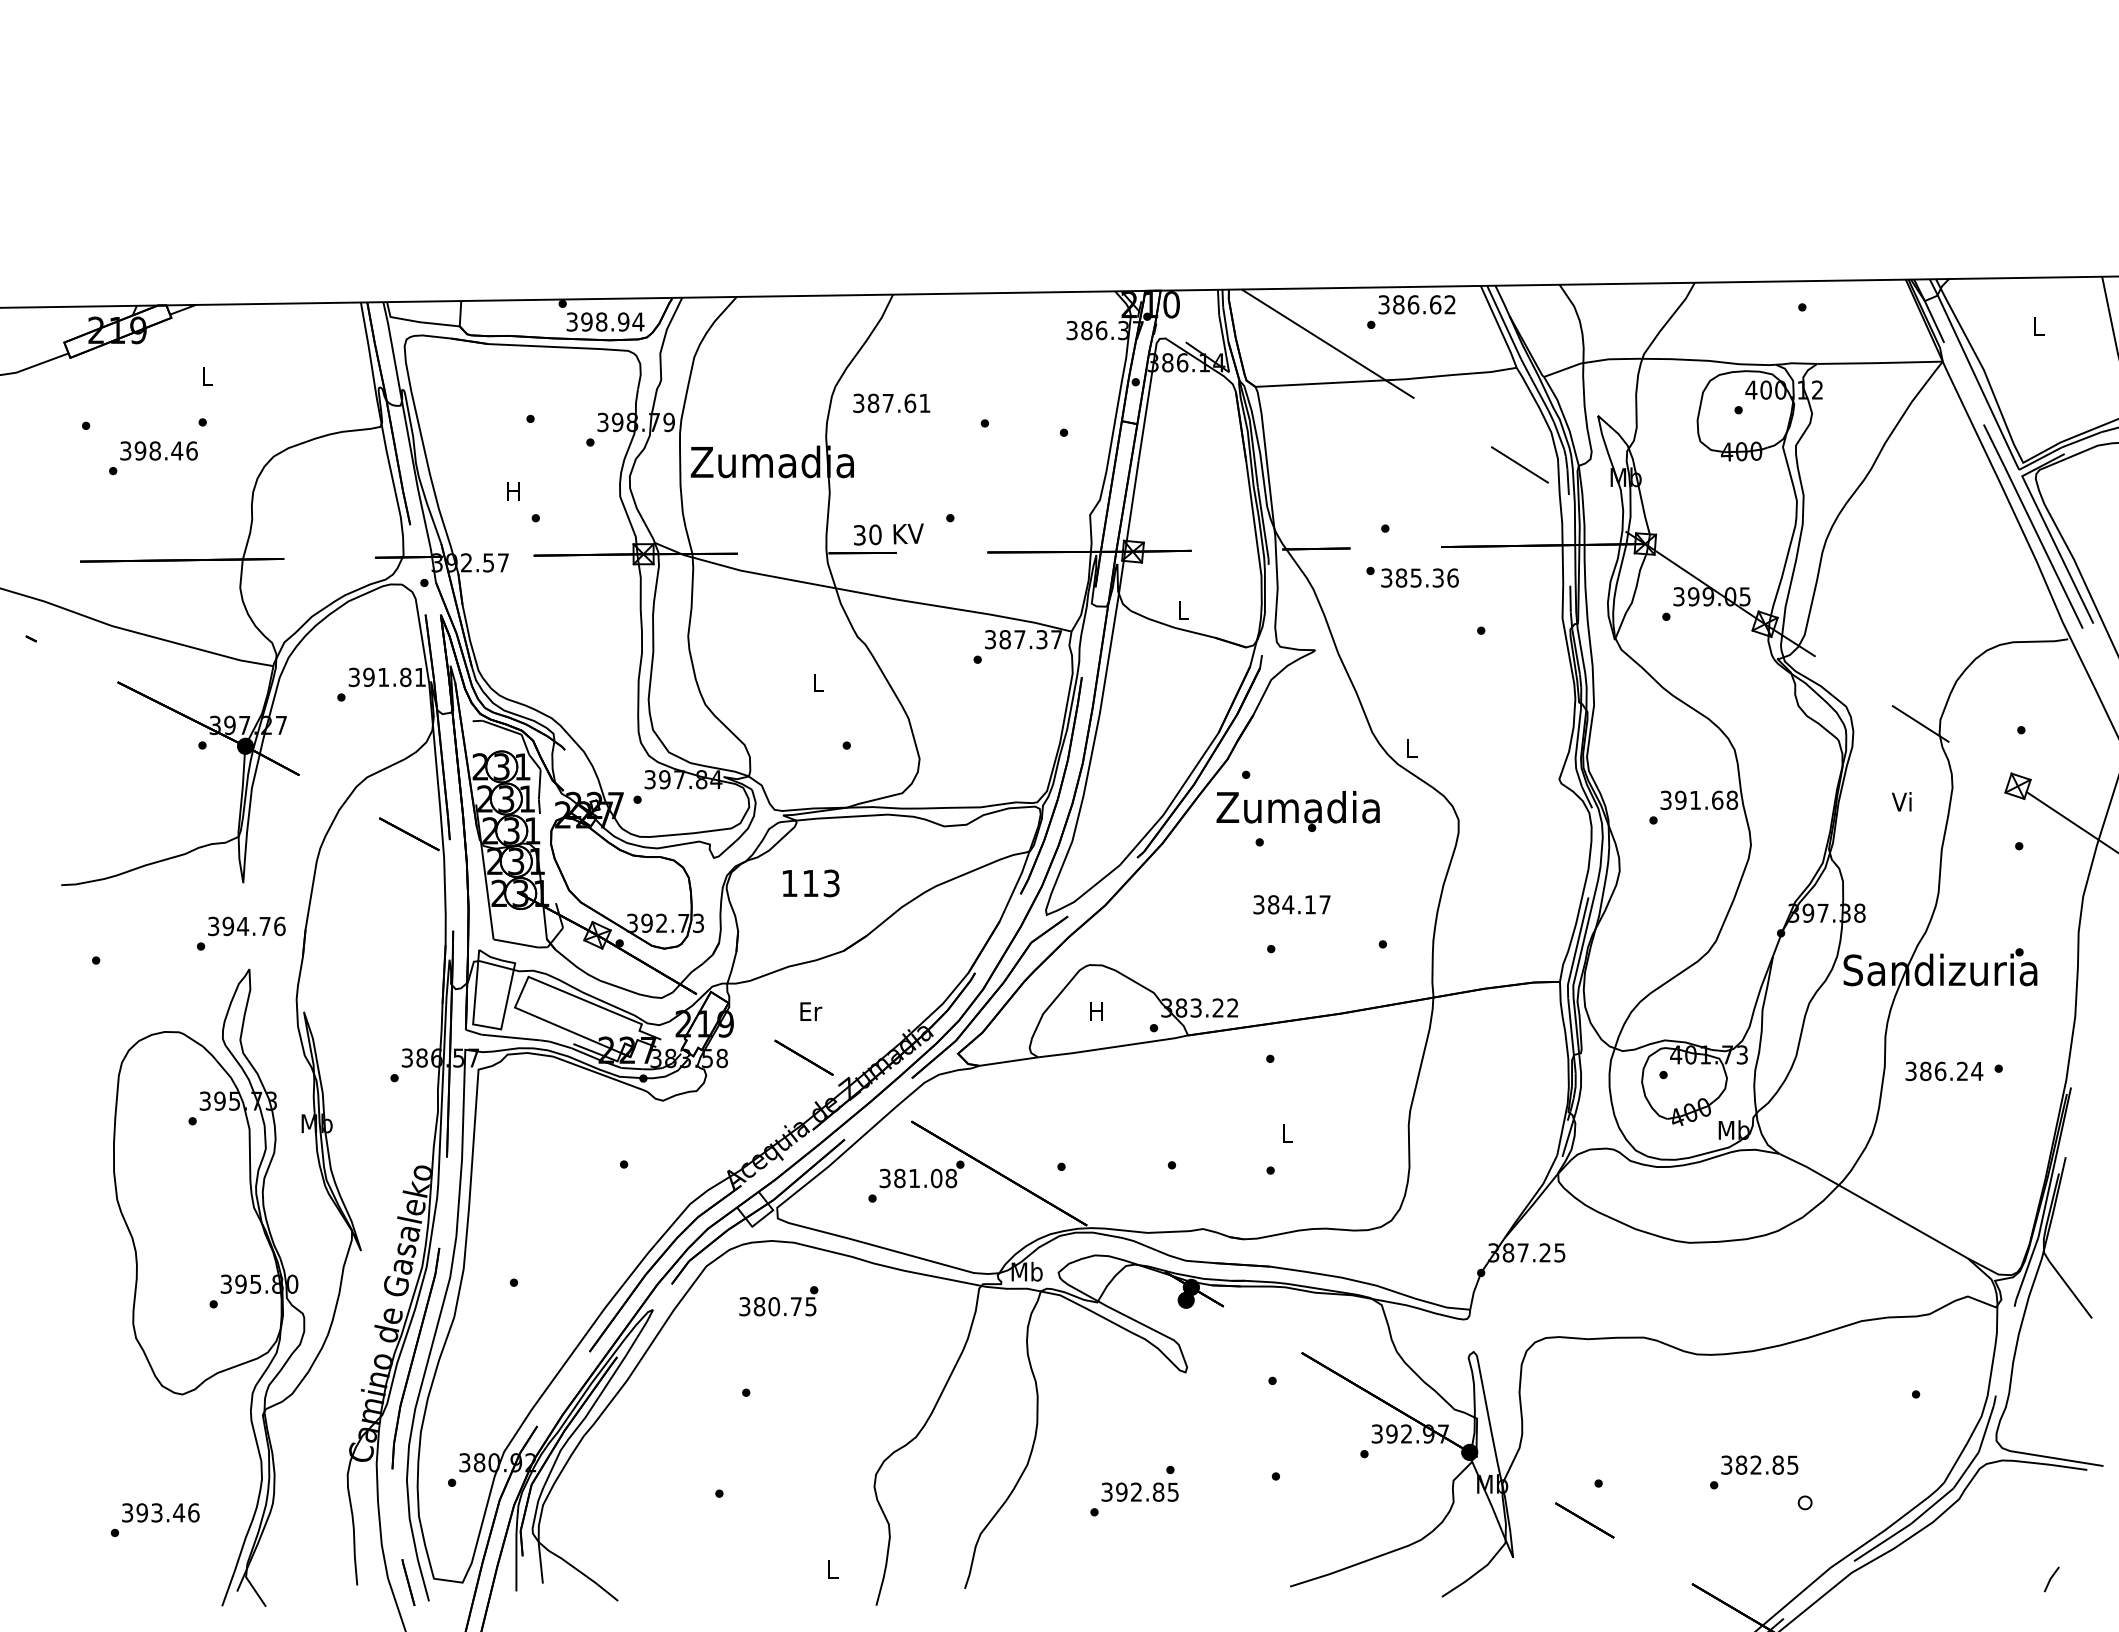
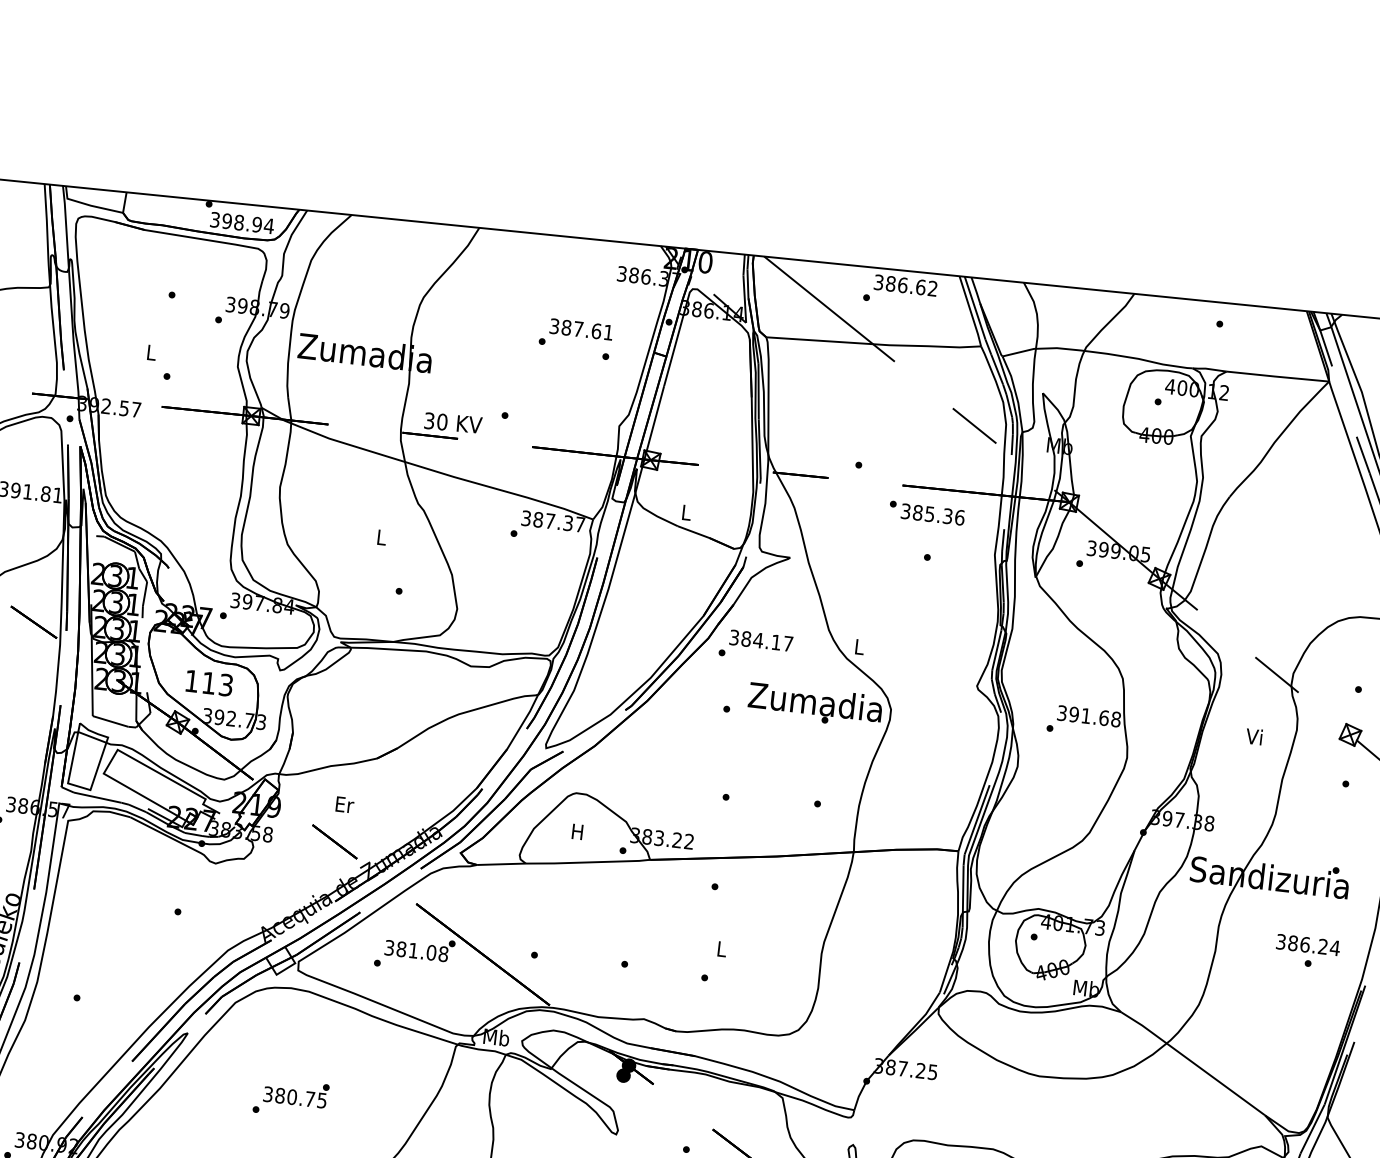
text: (891, 402) -> (581, 328), moved
text: (513, 491) -> (151, 352), H -> L
text: (1412, 576) -> (927, 512), moved
text: (1297, 811) -> (814, 705), moved
text: (810, 883) -> (208, 683), moved
text: (1291, 904) -> (760, 640), moved
text: (1944, 1071) -> (1308, 945), moved
text: (778, 1301) -> (296, 1093), moved

